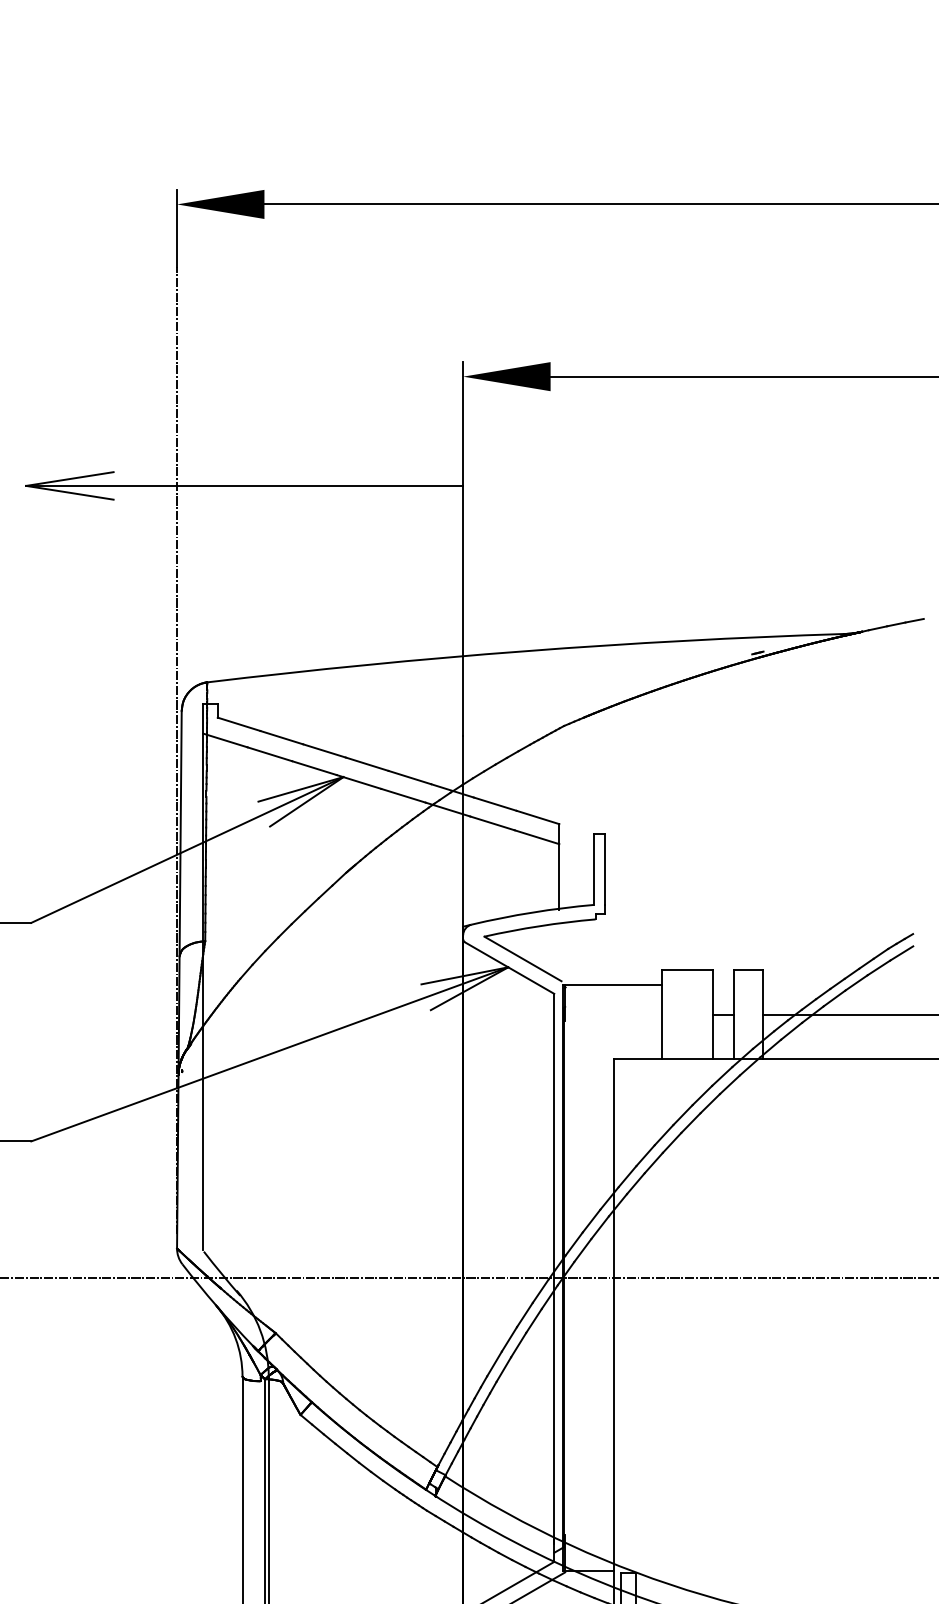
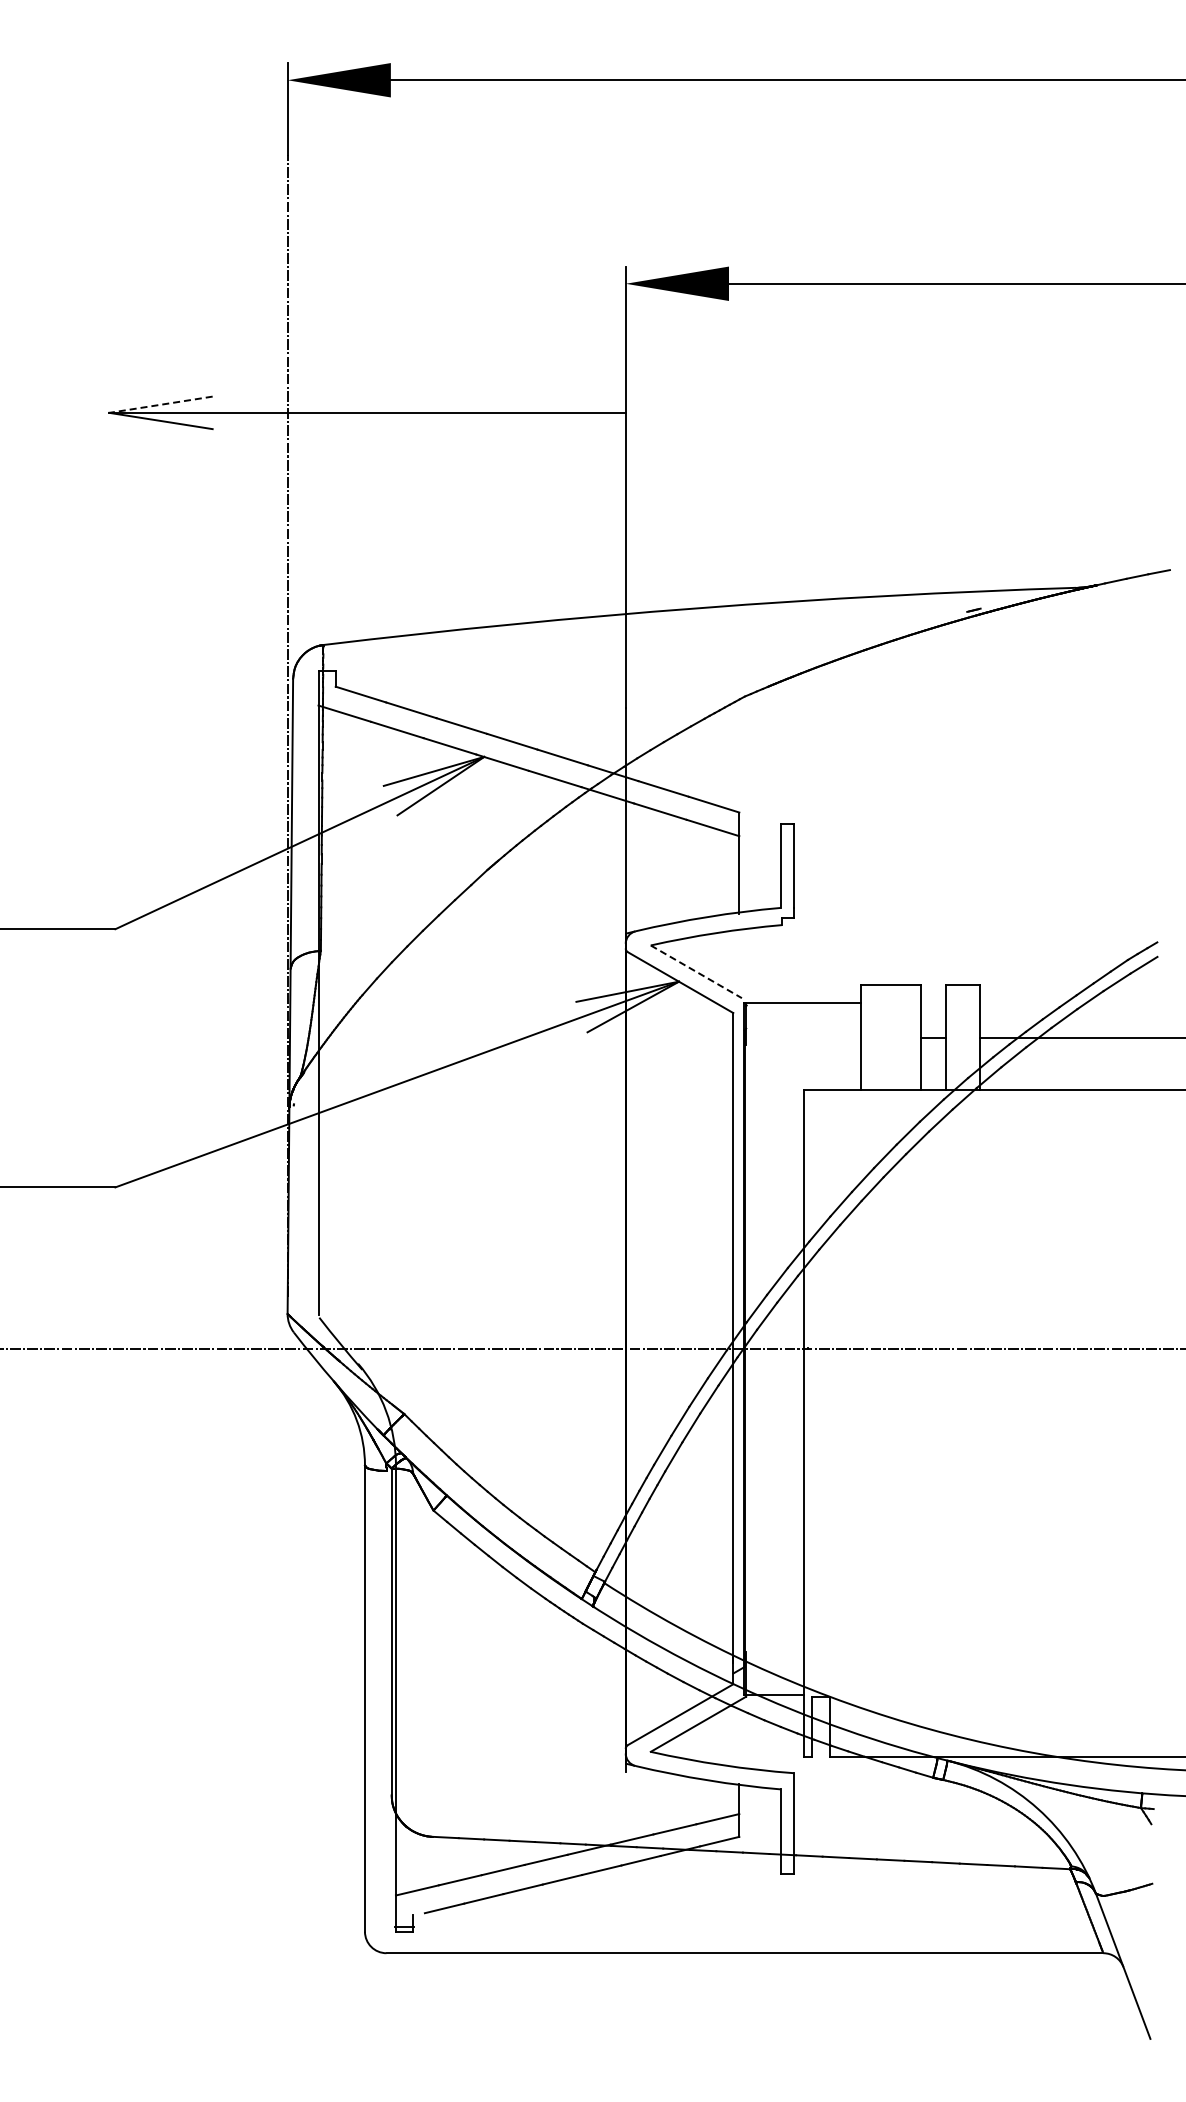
line: (69, 478) -> (160, 404), solid -> dashed
line: (523, 958) -> (696, 971), solid -> dashed

